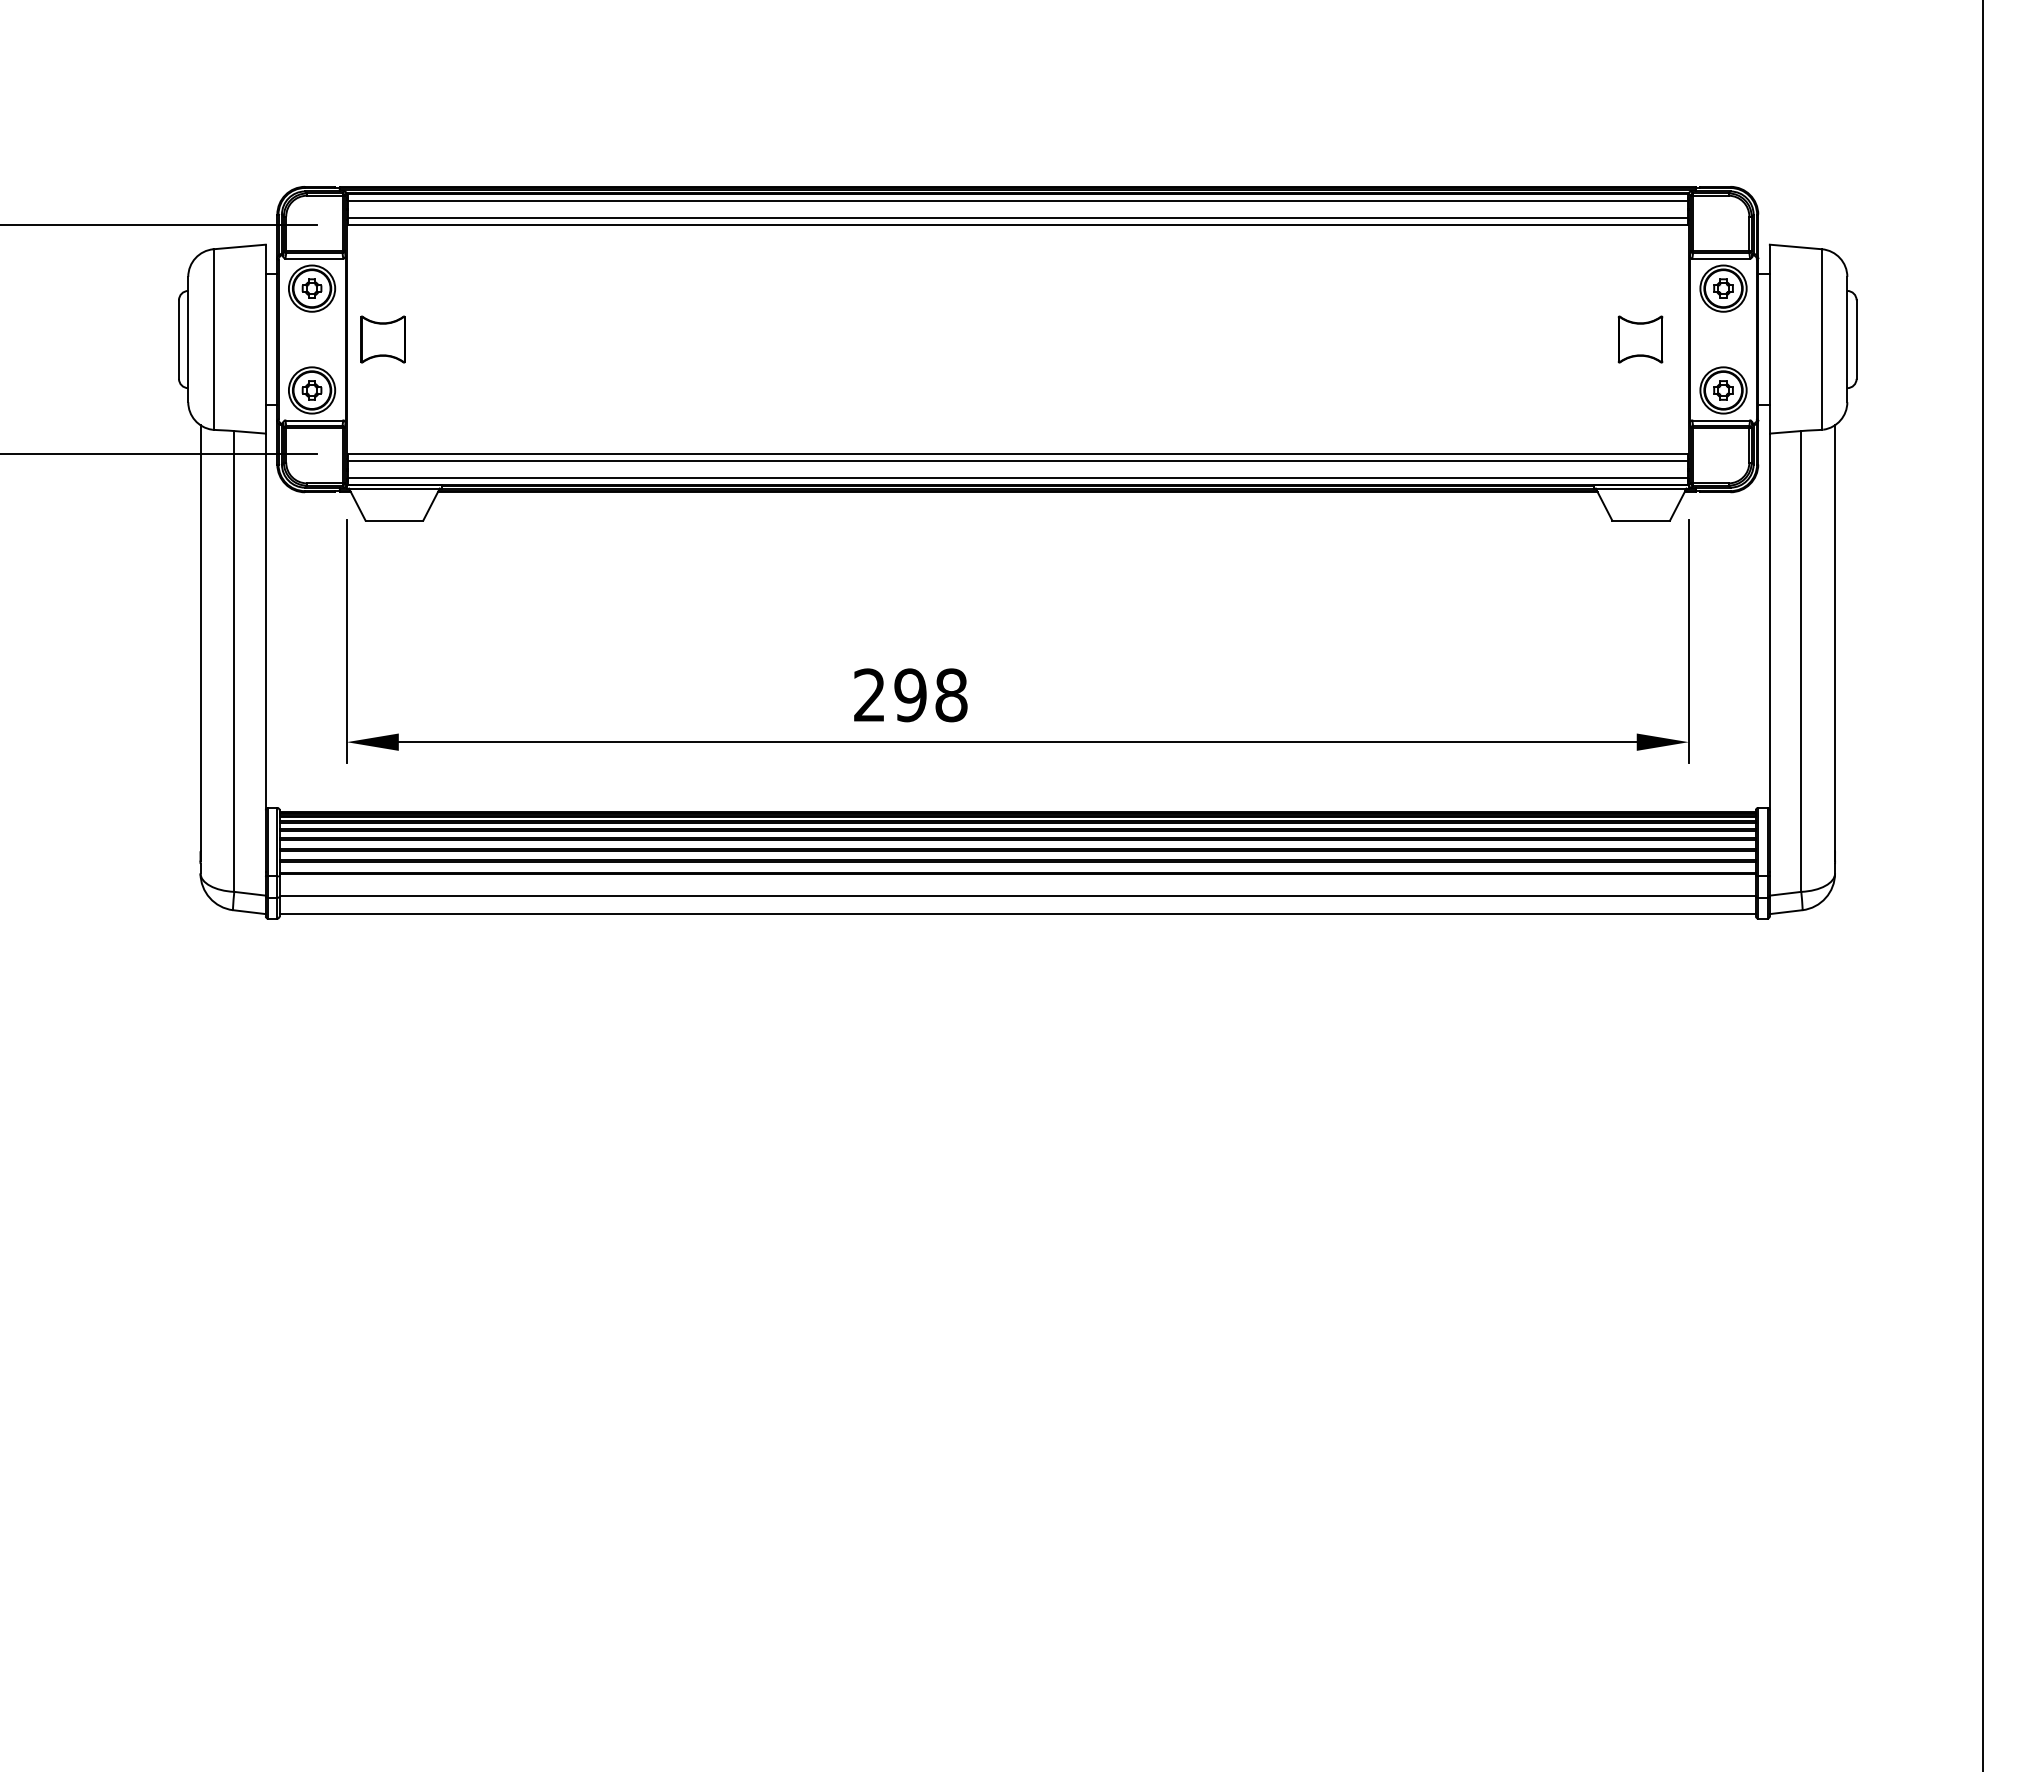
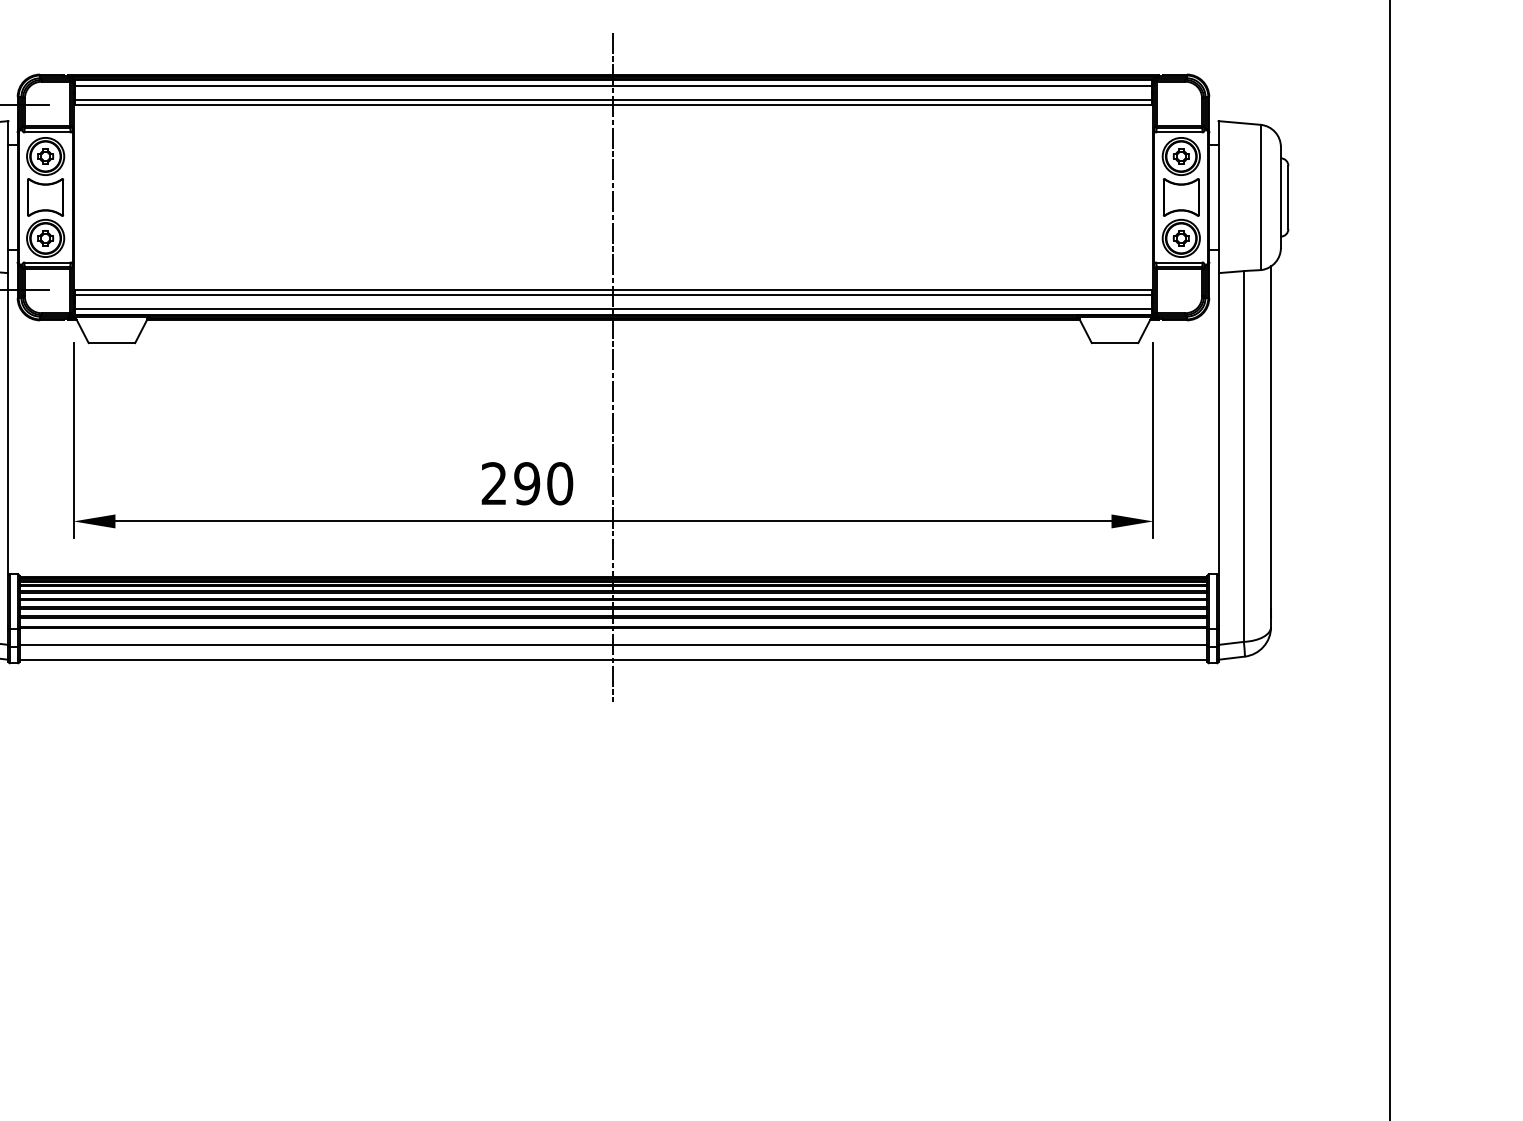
part: (382, 339) -> (45, 197), moved
part: (1640, 339) -> (1181, 197), moved
line: (1017, 550) -> (613, 367), added
text: (951, 695) -> (560, 483), 298 -> 290

